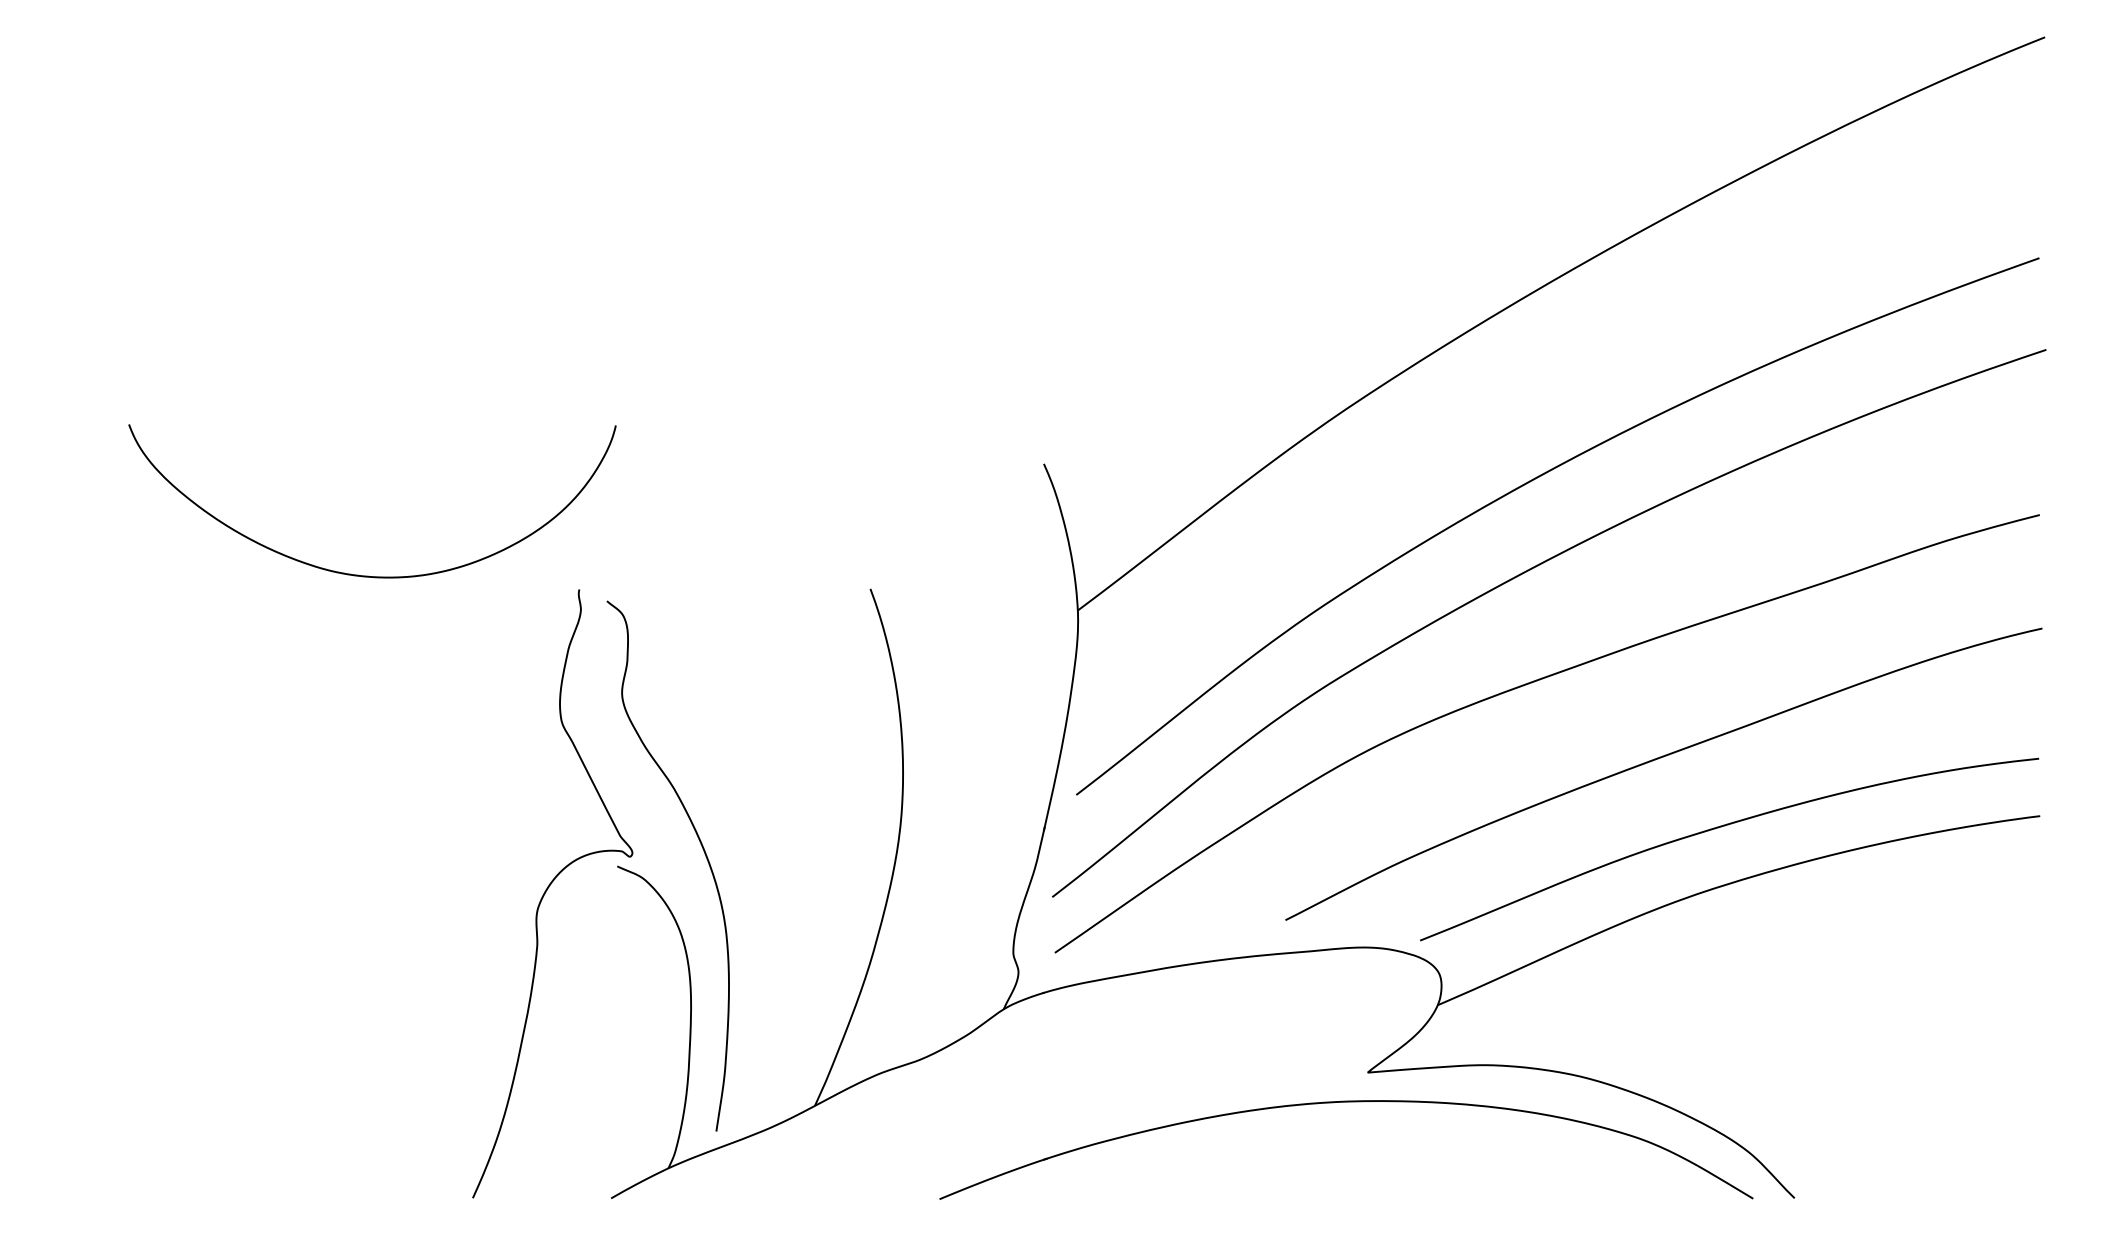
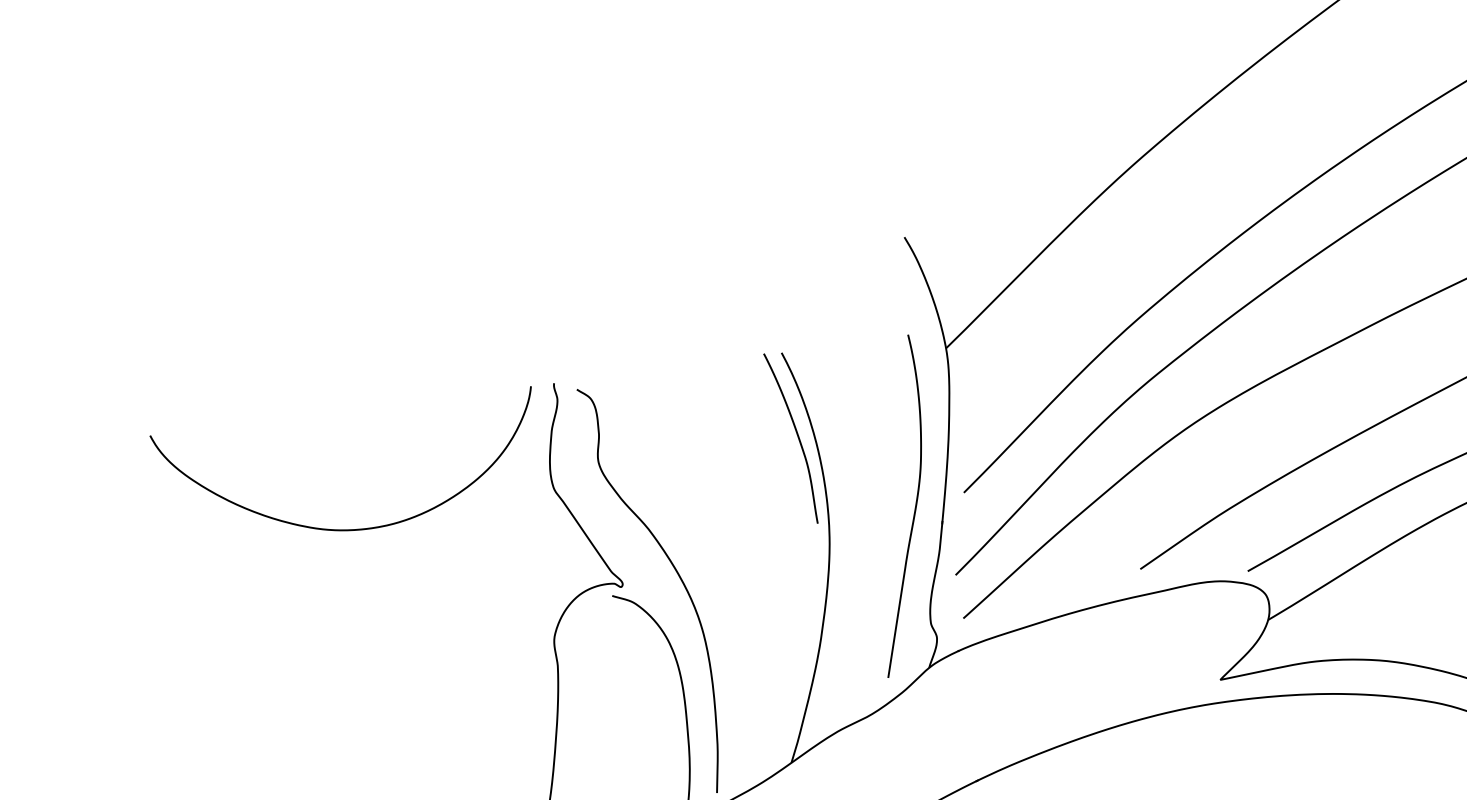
curve: (368, 575) -> (352, 529), moved
curve: (876, 697) -> (797, 437), added
curve: (1012, 804) -> (914, 506), added

